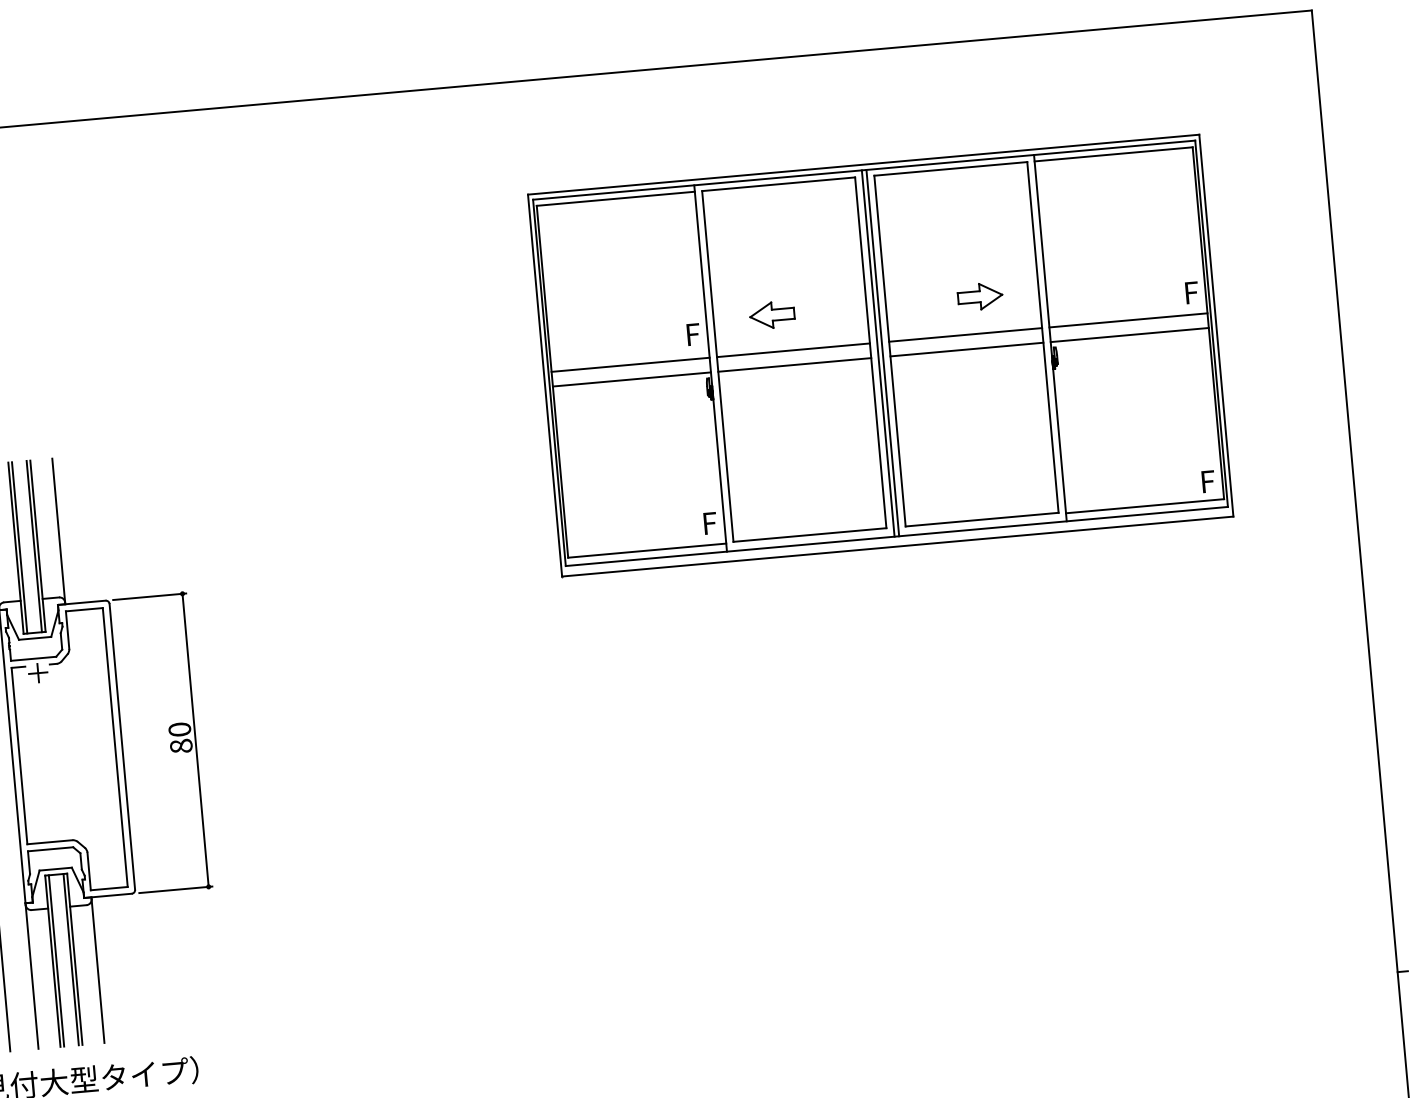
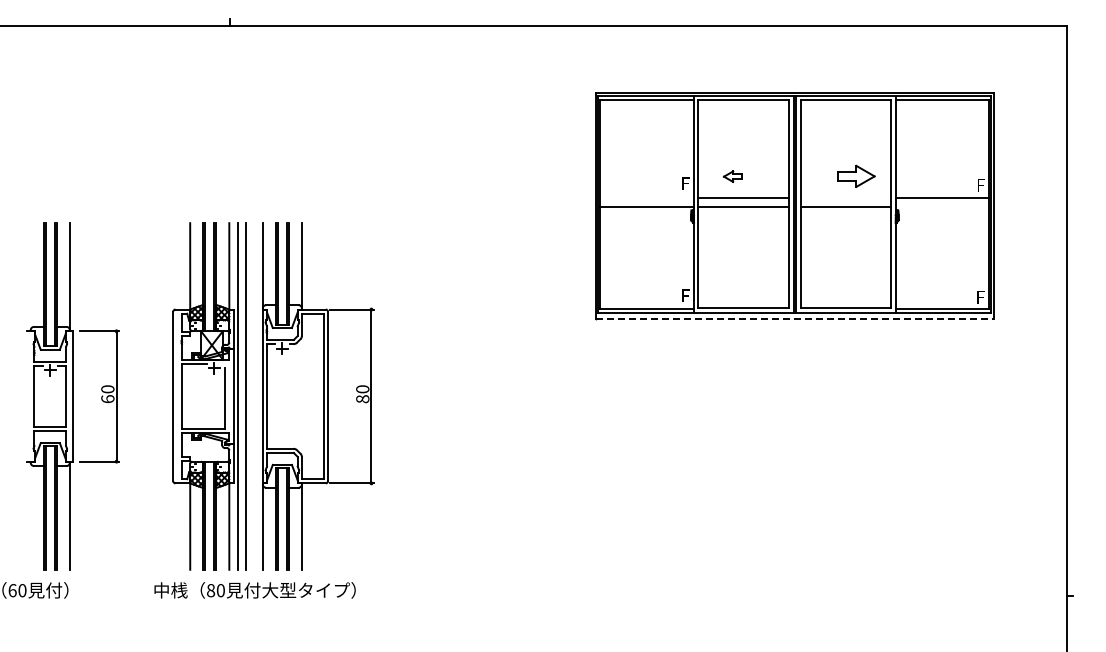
part: (980, 296) -> (856, 176), size x1.4
part: (771, 315) -> (732, 176), size x0.7
line: (1129, 334) -> (942, 206), removed
line: (964, 335) -> (845, 198), removed
line: (631, 365) -> (647, 198), removed
line: (898, 546) -> (795, 319), solid -> dashed

